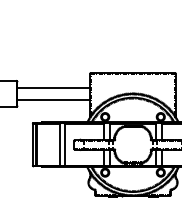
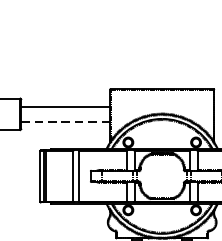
line: (54, 99) -> (66, 121), solid -> dashed

